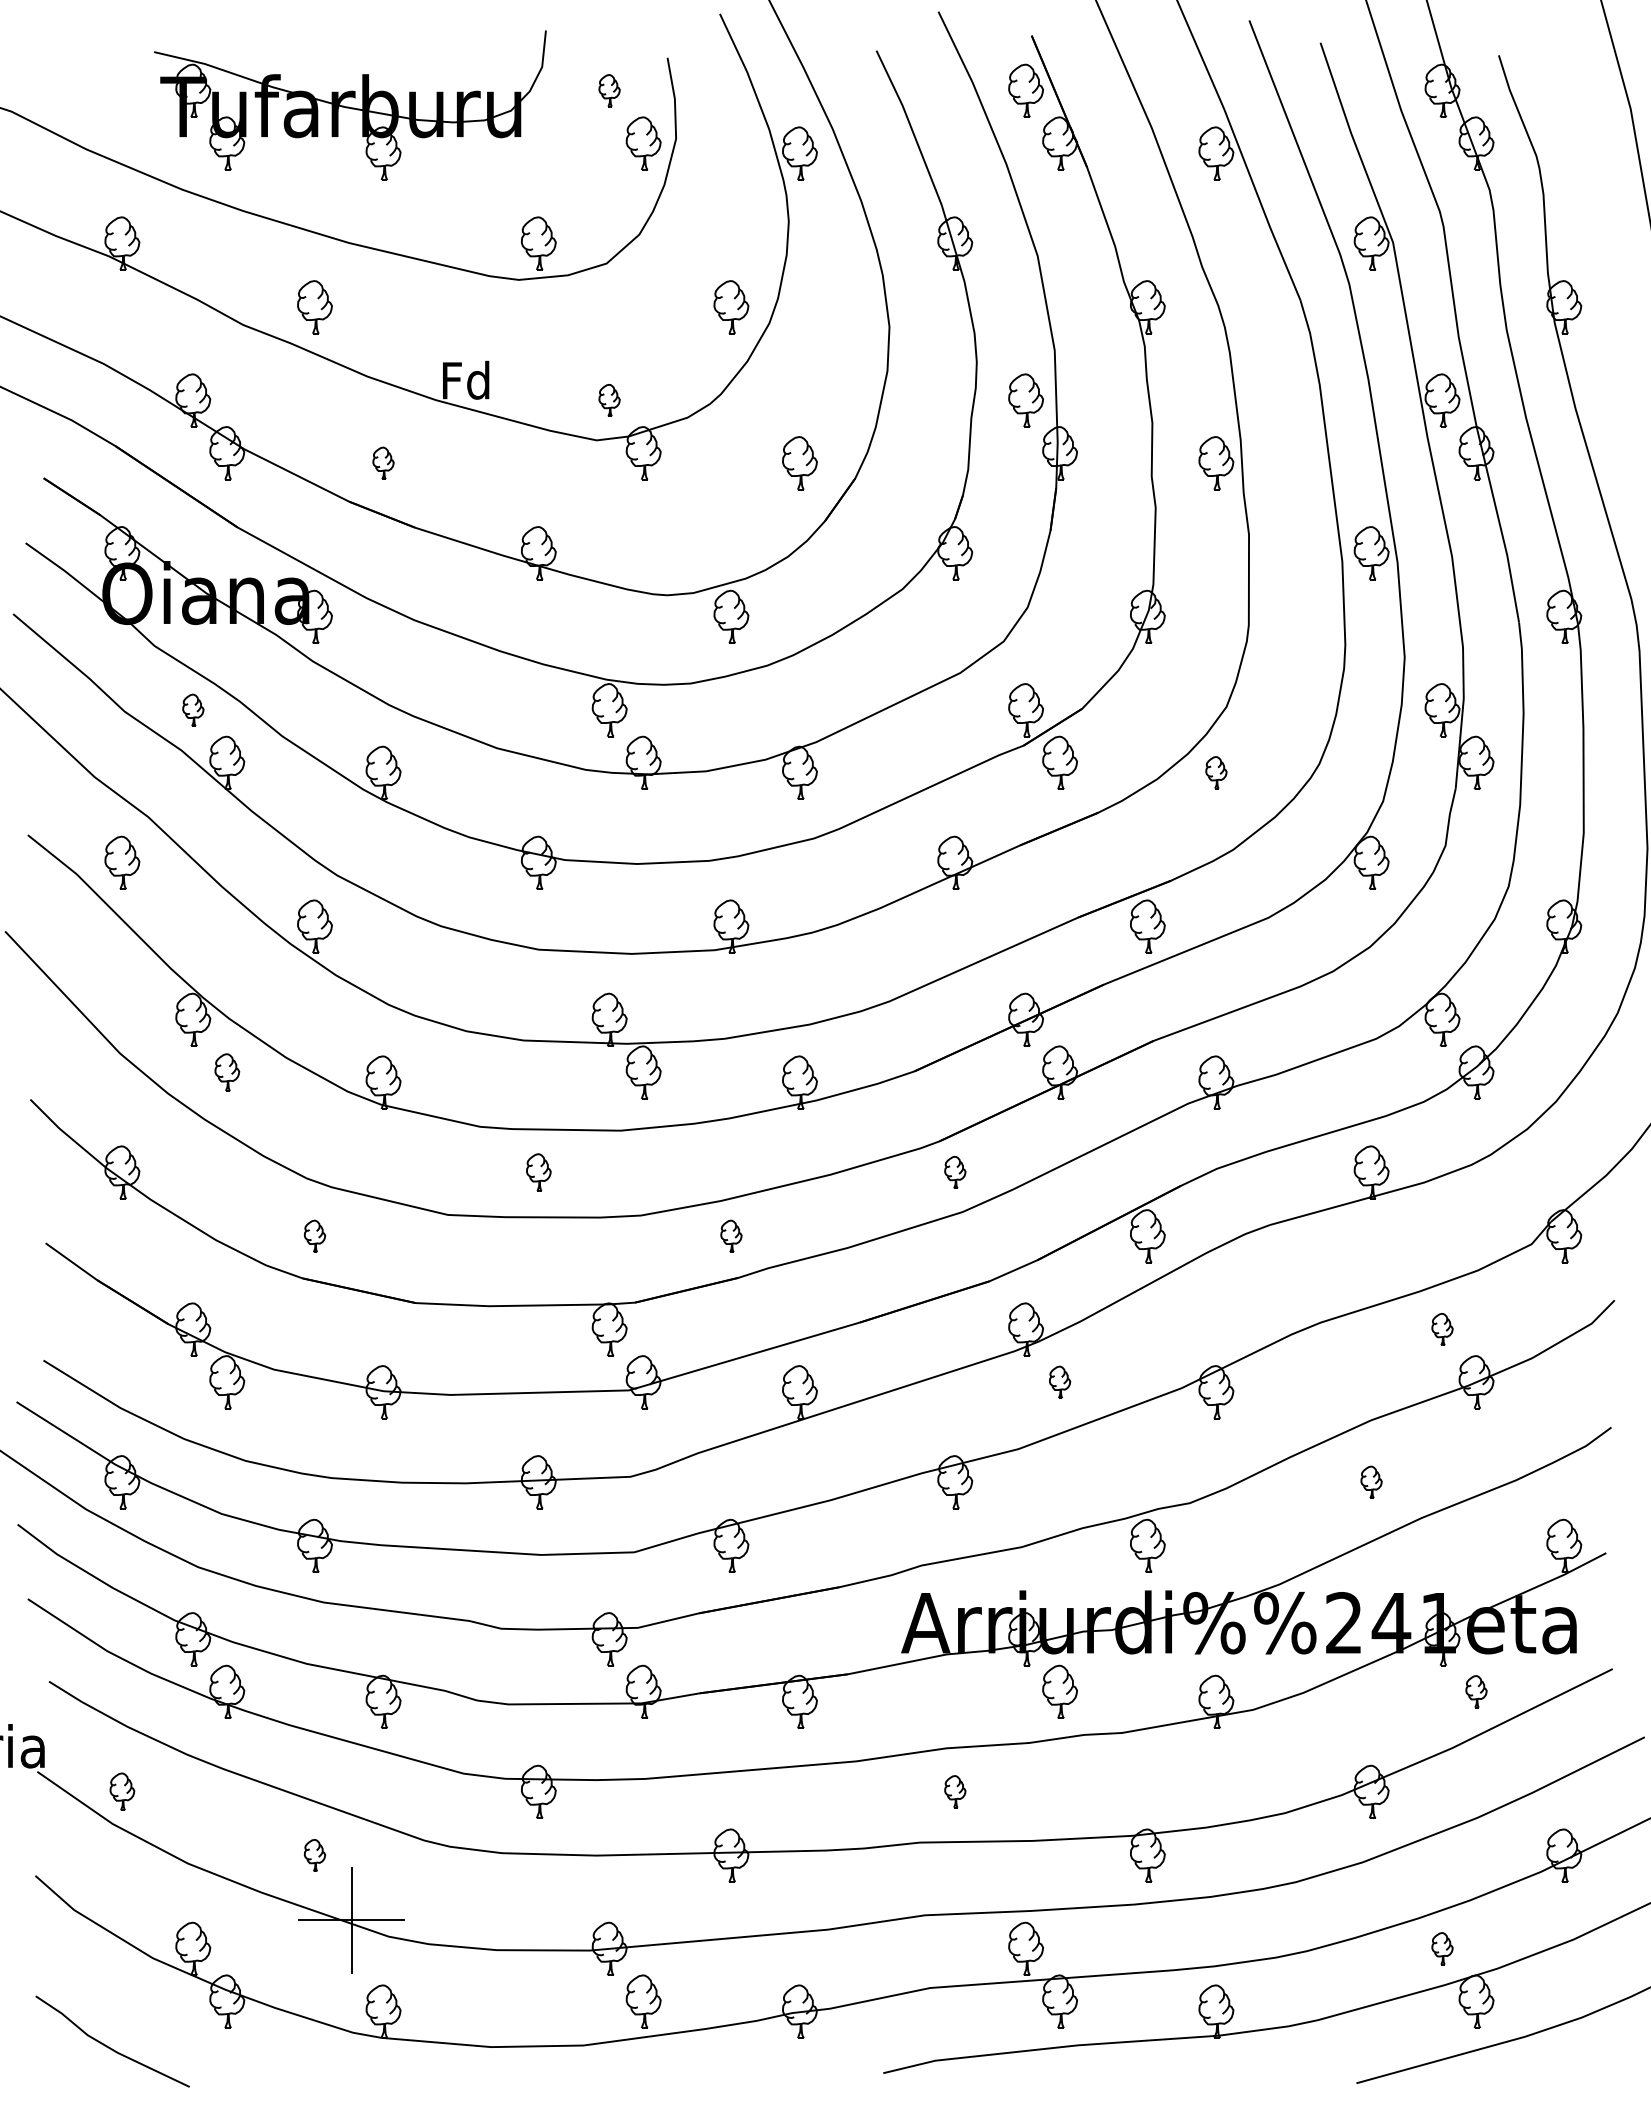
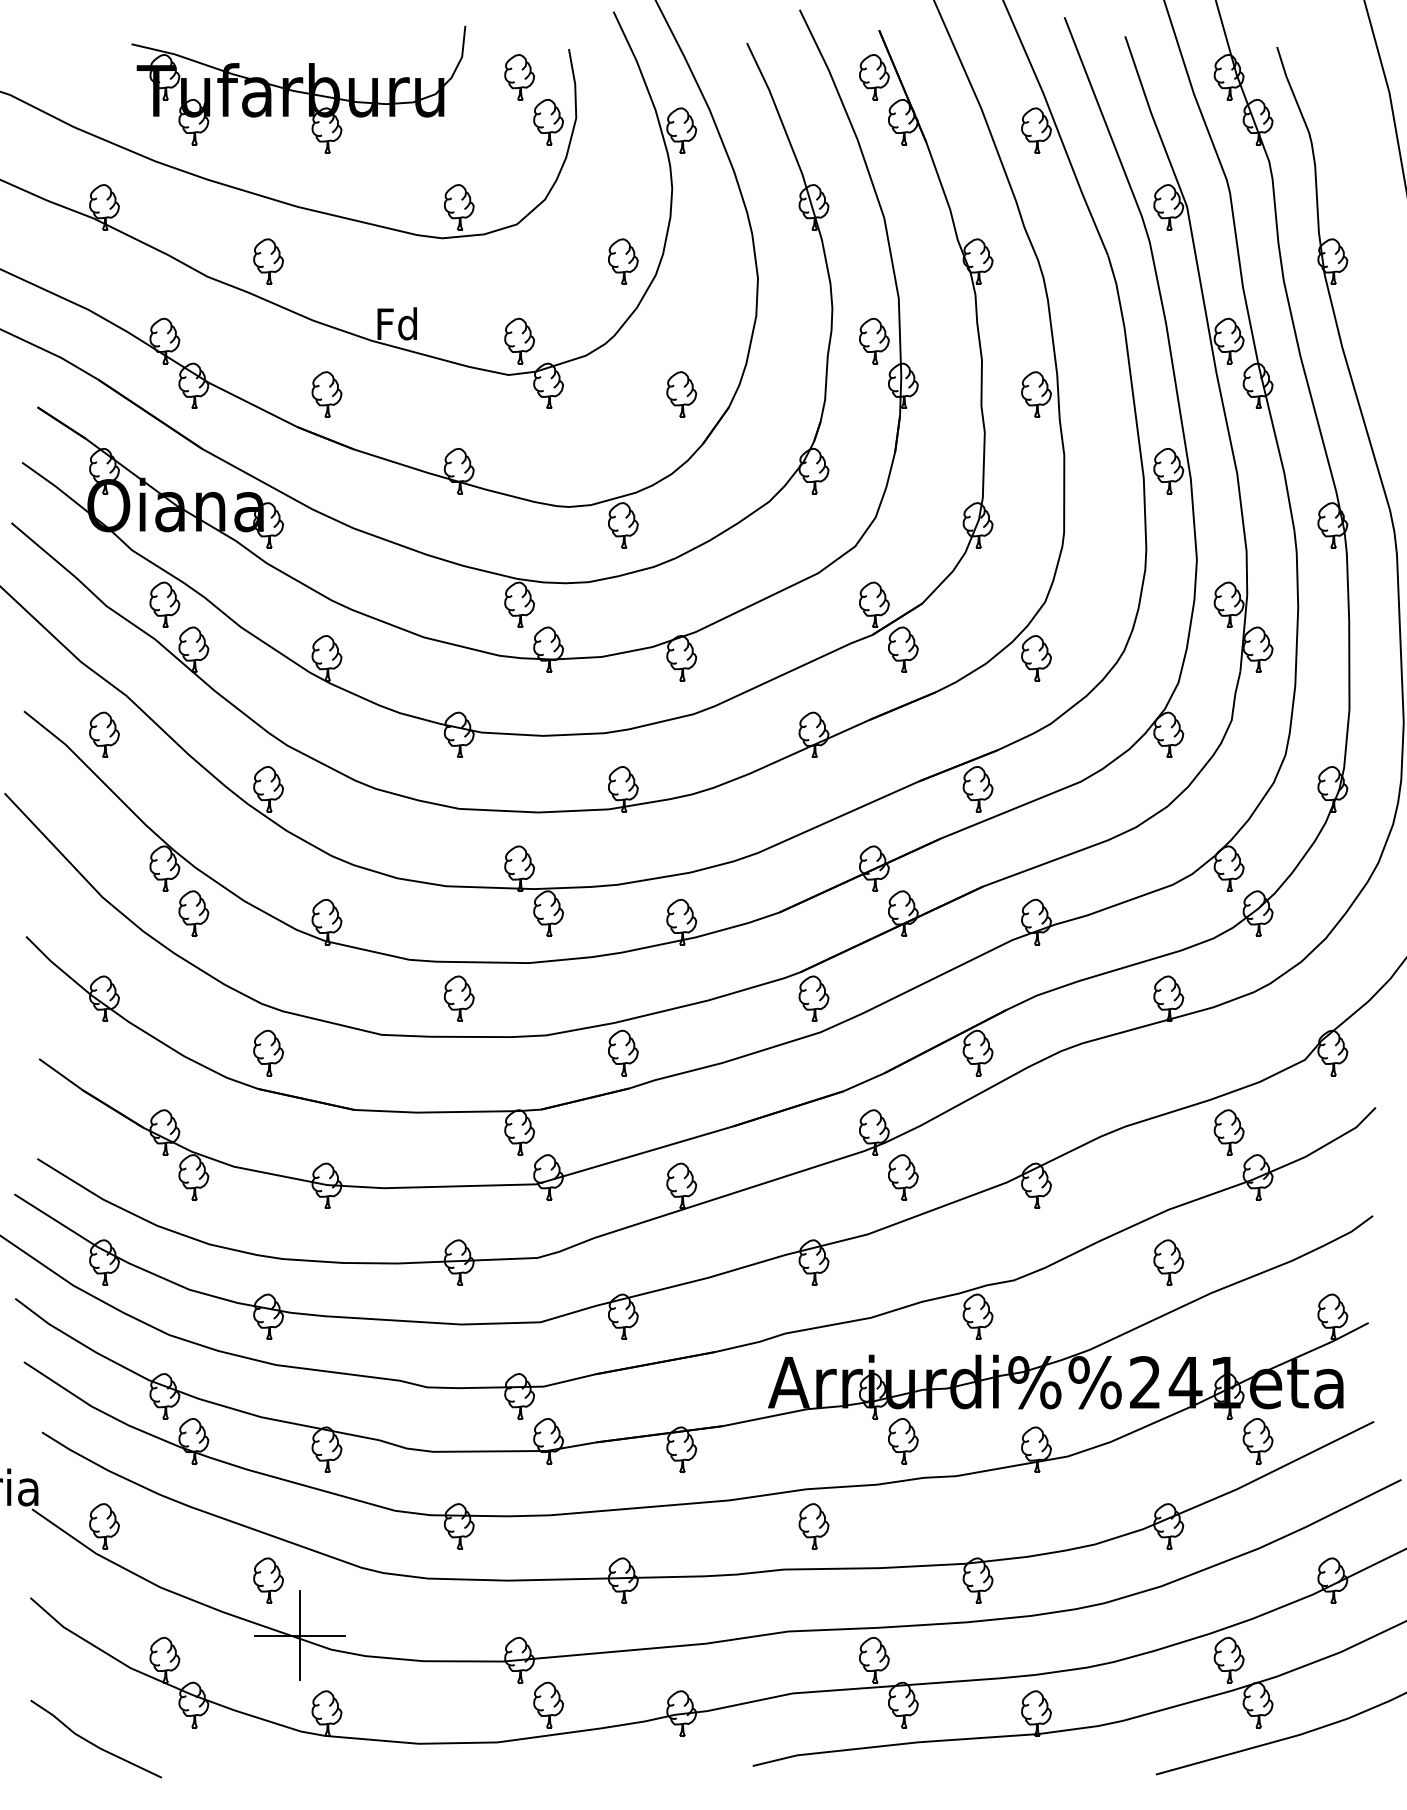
part: (609, 90) -> (519, 76), size x1.67
part: (609, 400) -> (519, 341), size x1.67
part: (383, 463) -> (326, 394), size x1.67
part: (193, 710) -> (165, 605), size x1.67
part: (1216, 772) -> (1036, 657), size x1.67
part: (227, 1072) -> (194, 913), size x1.43
part: (538, 1172) -> (459, 998), size x1.43
part: (955, 1172) -> (814, 998), size x1.67
part: (314, 1236) -> (268, 1053), size x1.67
part: (731, 1236) -> (623, 1053), size x1.67
part: (1442, 1329) -> (1229, 1132), size x1.67
part: (1059, 1382) -> (902, 1177), size x1.67
part: (1371, 1482) -> (1168, 1262), size x1.67
part: (1476, 1691) -> (1258, 1440), size x1.67
part: (122, 1791) -> (104, 1526), size x1.43
part: (955, 1791) -> (814, 1526), size x1.67
part: (314, 1855) -> (268, 1580), size x1.67
part: (1442, 1948) -> (1229, 1659), size x1.67

